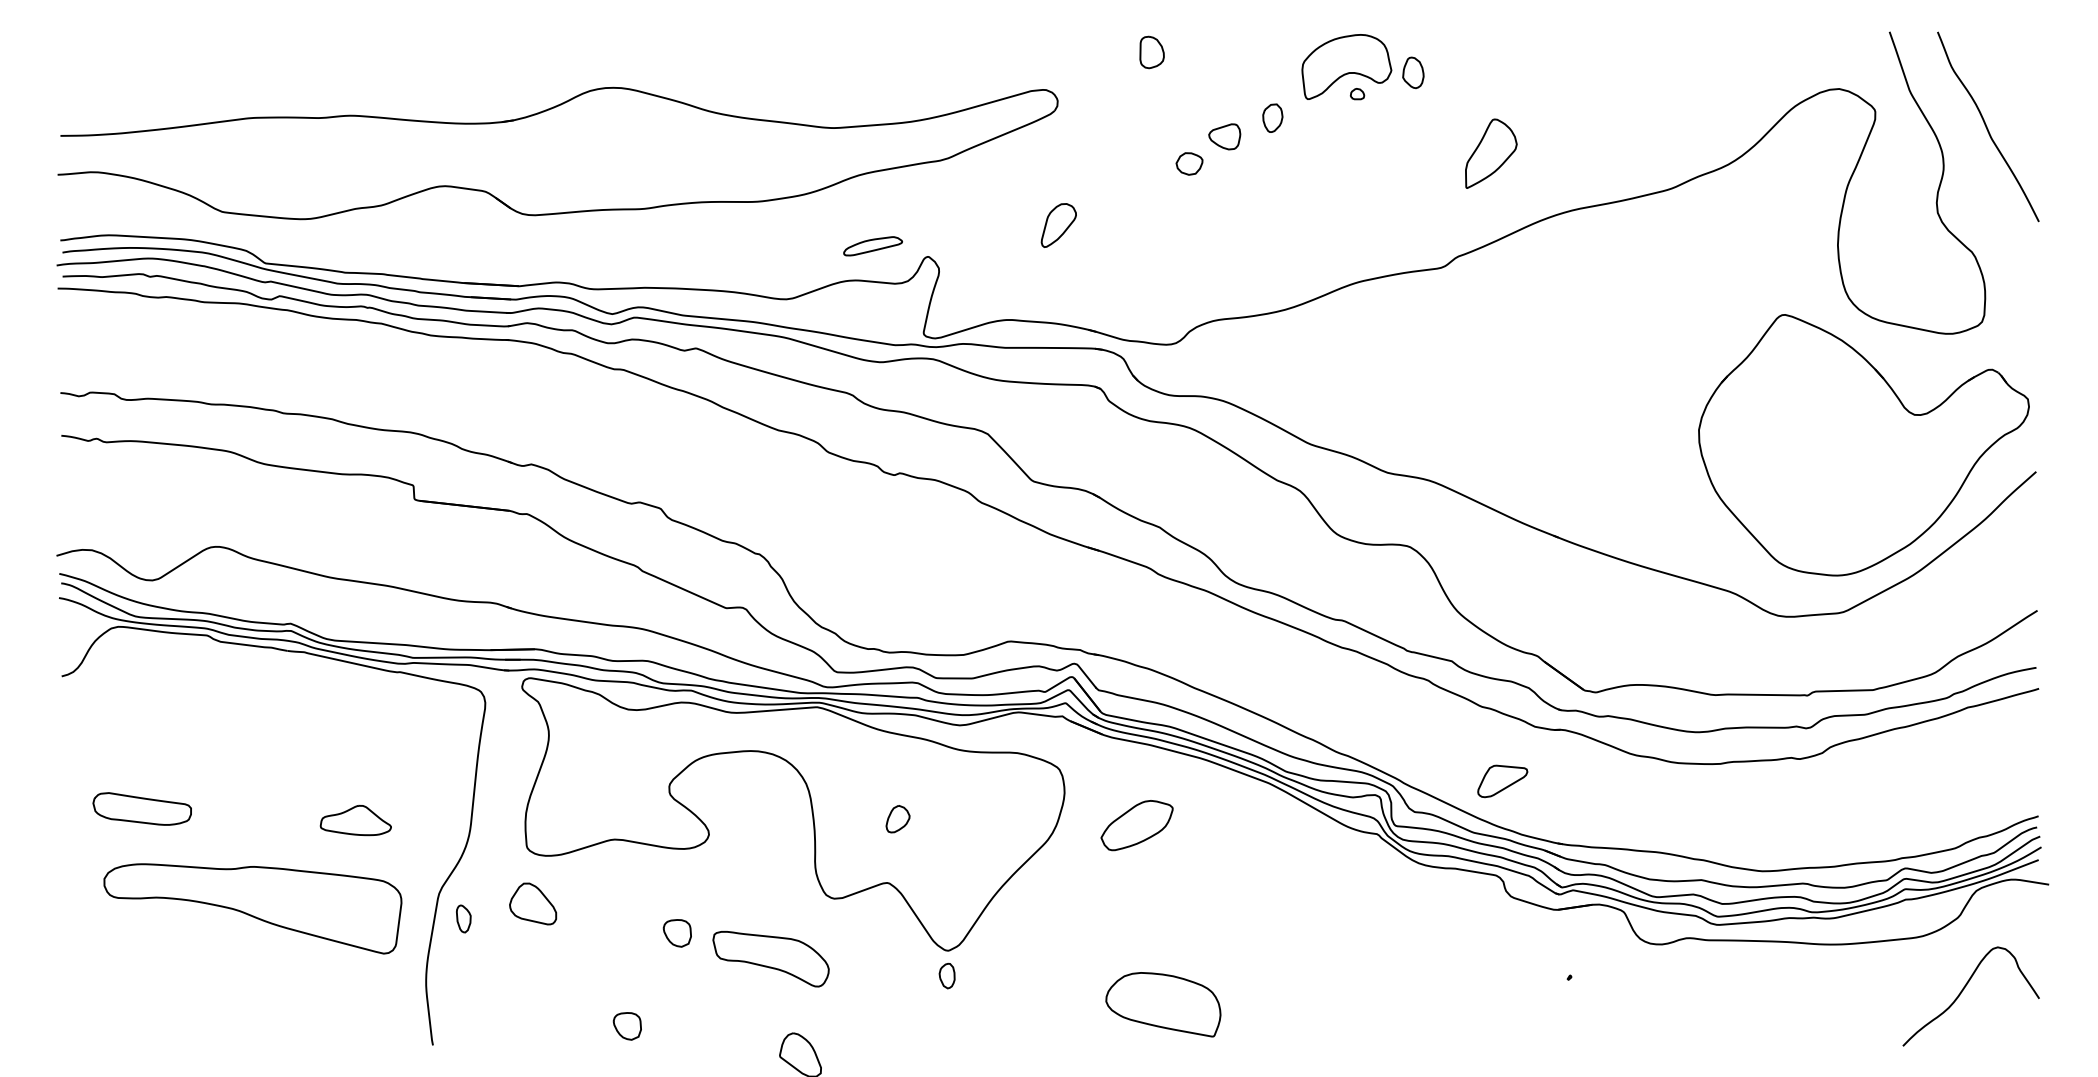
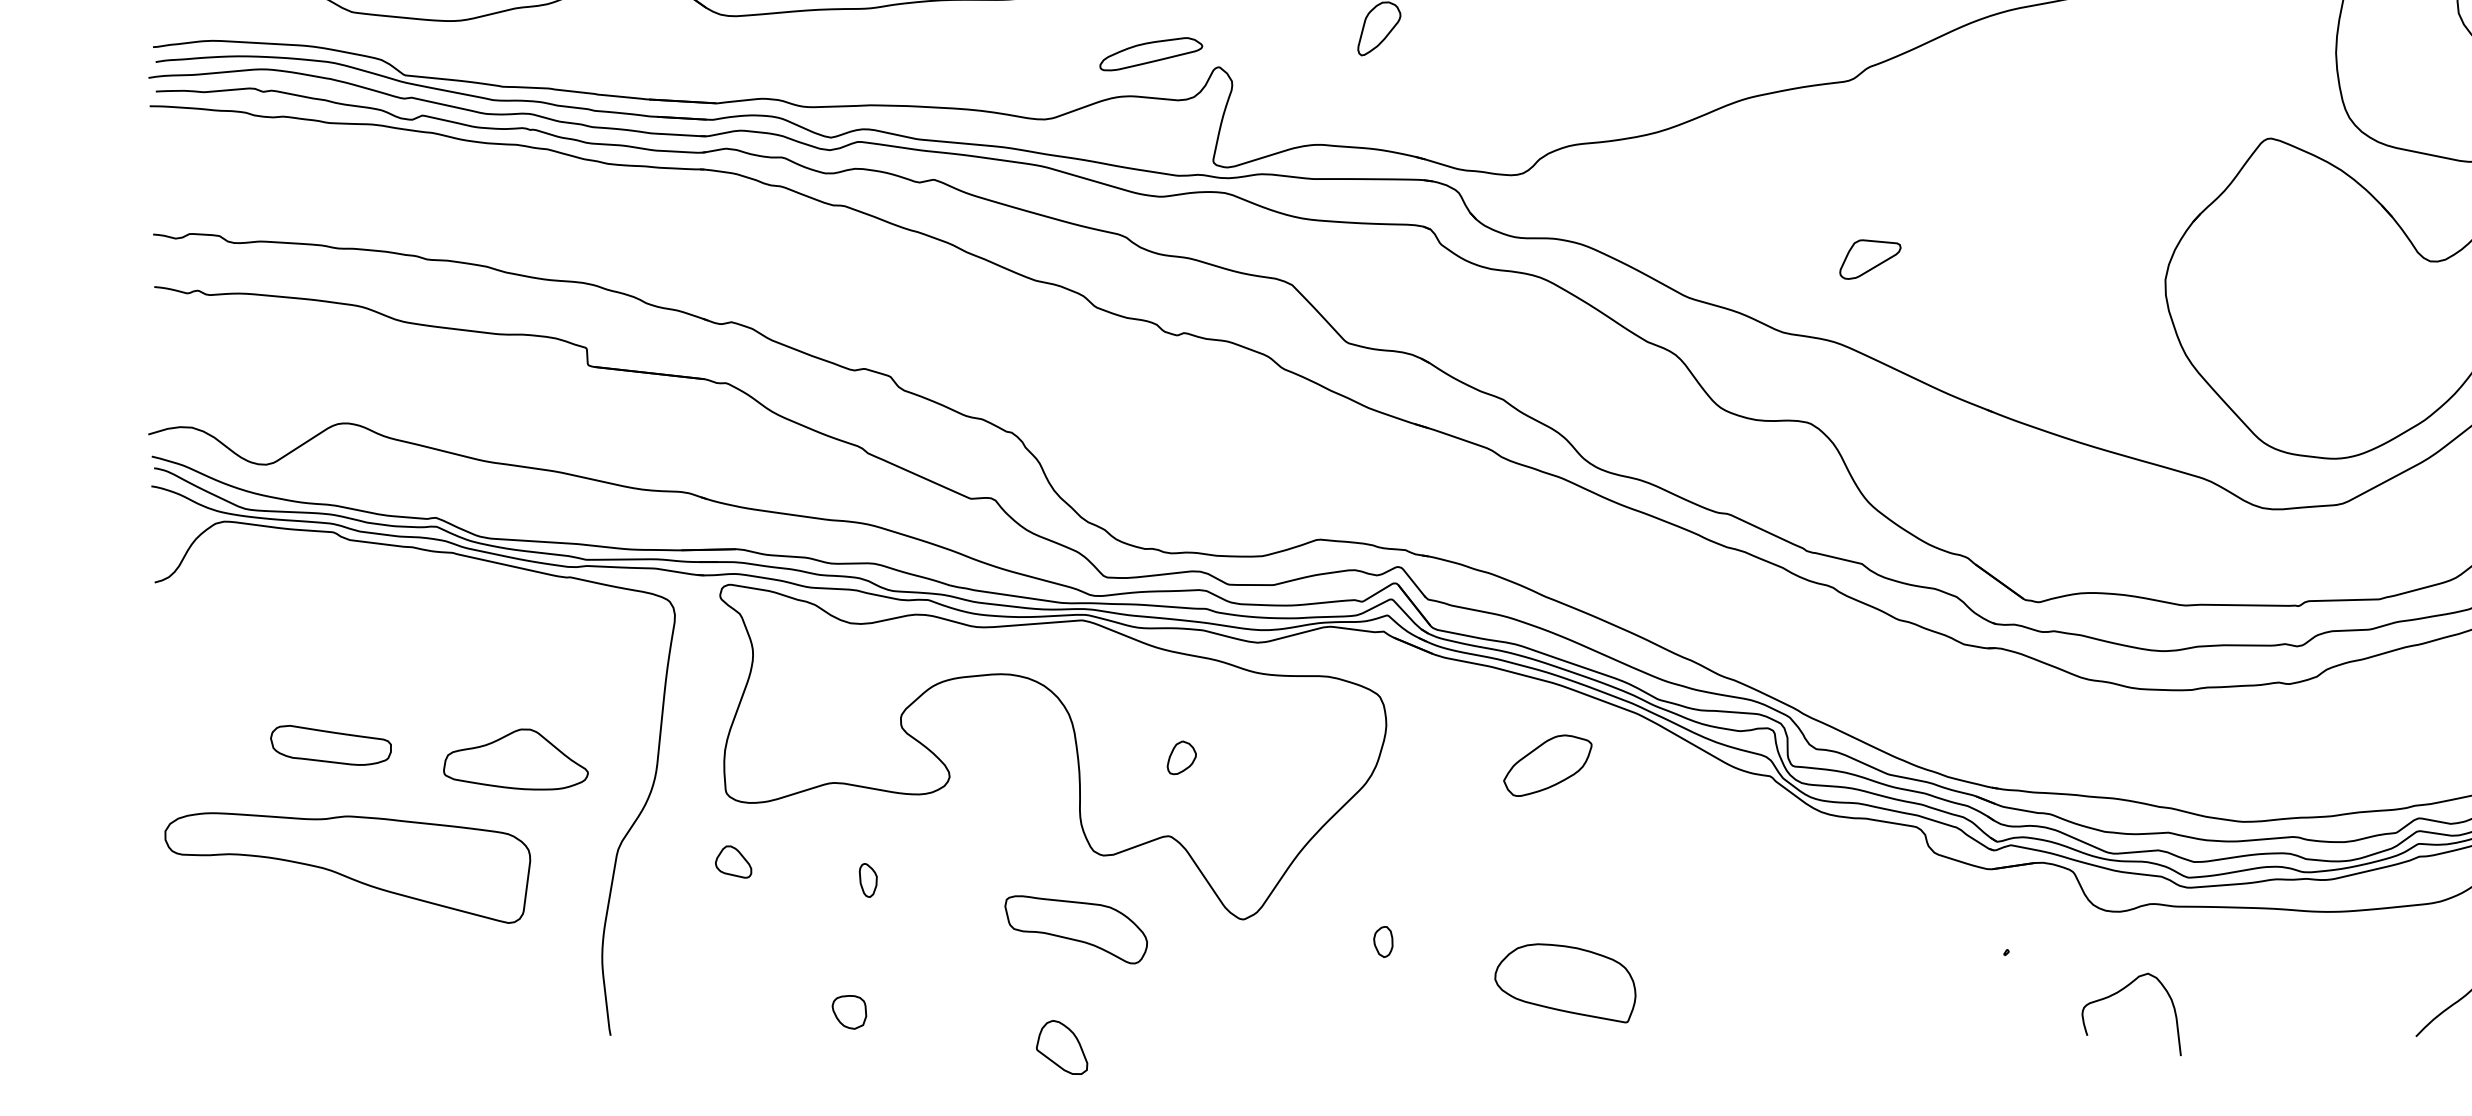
part: (872, 246) -> (1150, 54), size x1.43
part: (1502, 781) -> (1870, 259), moved
part: (141, 808) -> (330, 744), moved
part: (355, 820) -> (515, 759), size x1.67
part: (1136, 825) -> (1547, 765), moved
part: (532, 903) -> (732, 861), size x0.62
part: (252, 908) -> (347, 867), moved
part: (463, 918) -> (867, 879), moved
part: (676, 933) -> (909, 898), removed
part: (770, 959) -> (1075, 930), moved
part: (946, 975) -> (1382, 941), moved
part: (1163, 1004) -> (1565, 983), moved
curve: (1661, 1010) -> (2119, 992), added

